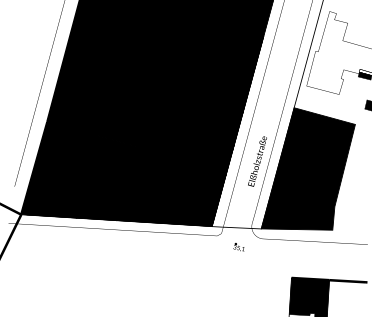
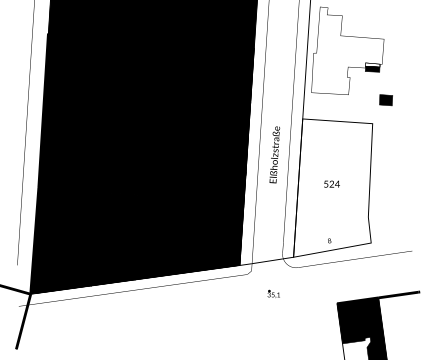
text: (257, 160) -> (274, 154), moved
fill: (308, 173) -> (332, 187), removed
text: (239, 246) -> (273, 293), moved

